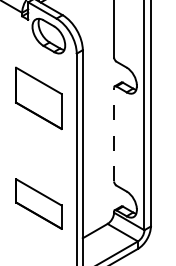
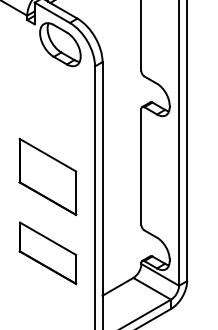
part: (38, 97) -> (47, 176), moved
line: (114, 134) -> (141, 166), dashed -> solid

